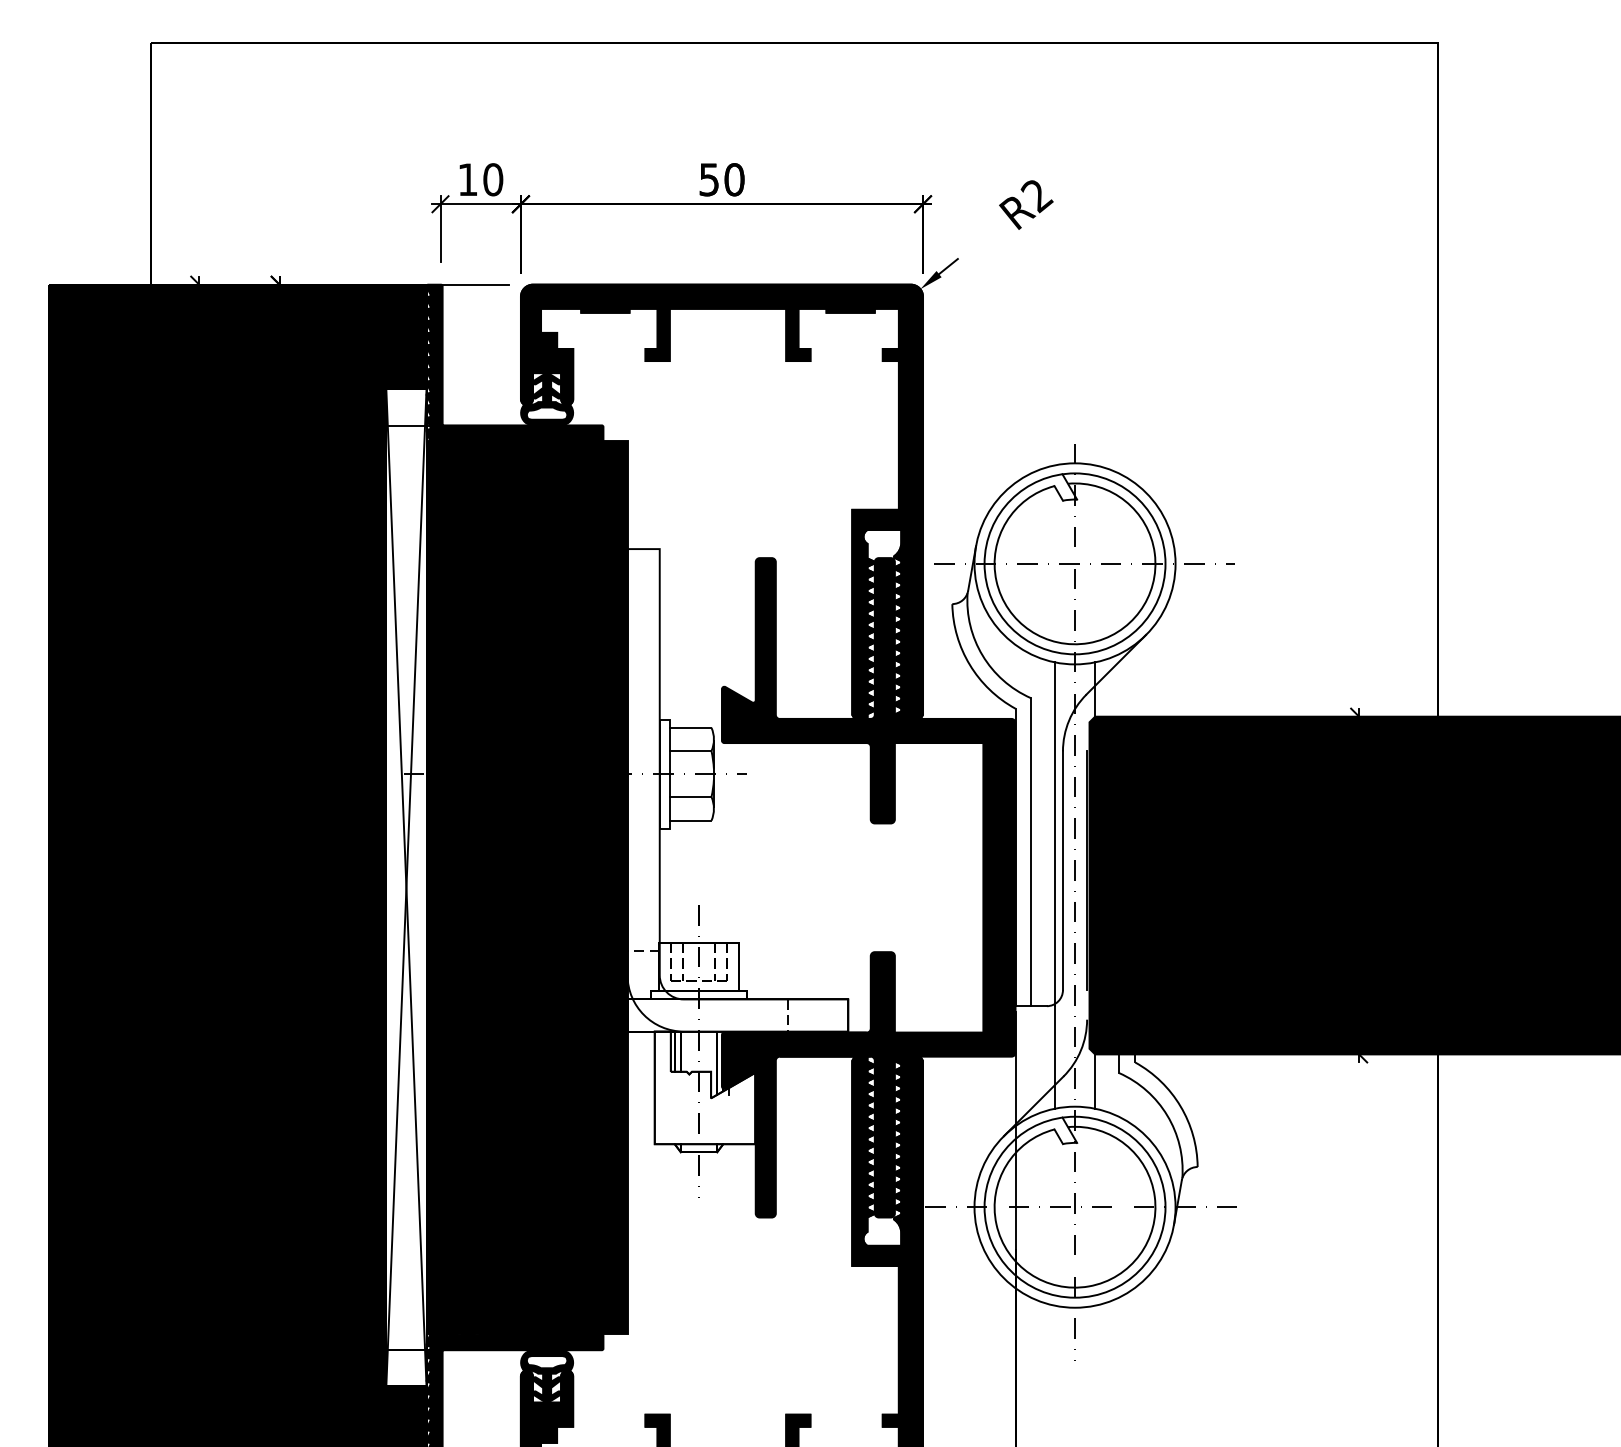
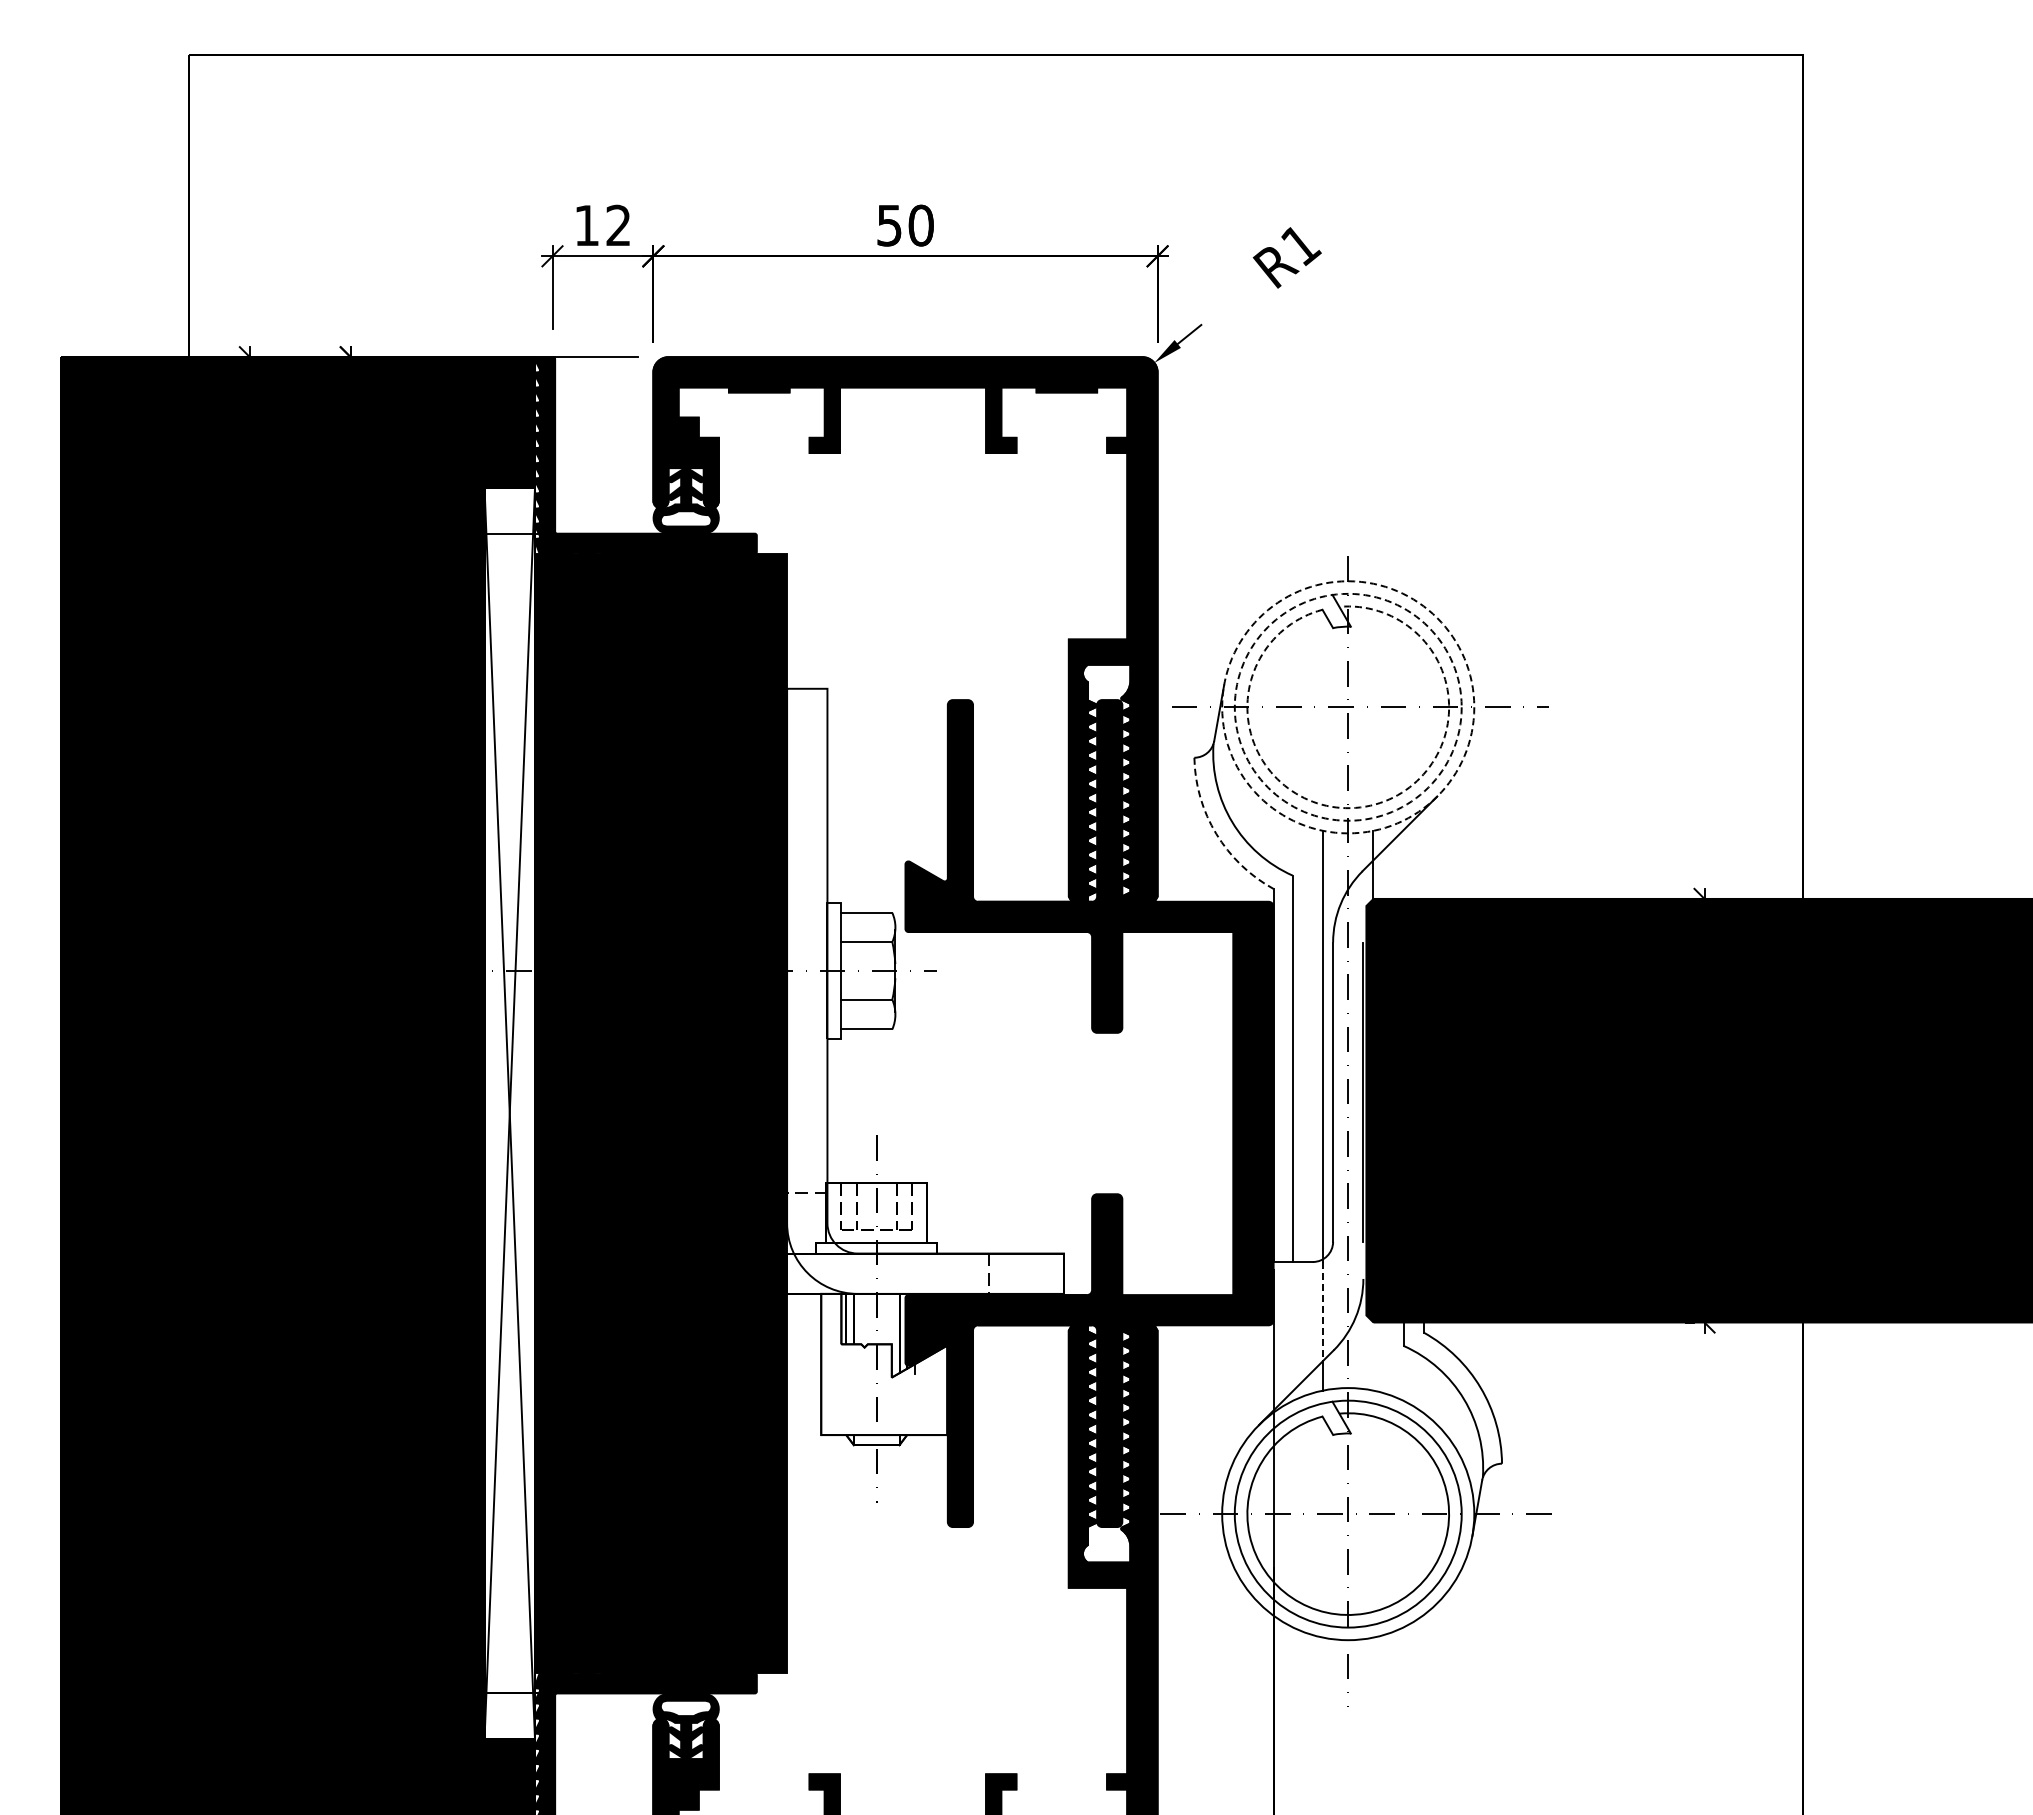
text: (493, 179) -> (618, 225), 10 -> 12
text: (1036, 196) -> (1300, 246), R2 -> R1
circle: (1074, 563) -> (1347, 706), solid -> dashed
circle: (1075, 564) -> (1348, 707), solid -> dashed
arc: (1088, 642) -> (1365, 806), solid -> dashed
arc: (969, 665) -> (1216, 834), solid -> dashed
line: (1055, 1045) -> (1323, 1311), solid -> dashed
line: (1095, 1081) -> (1373, 1356), removed

